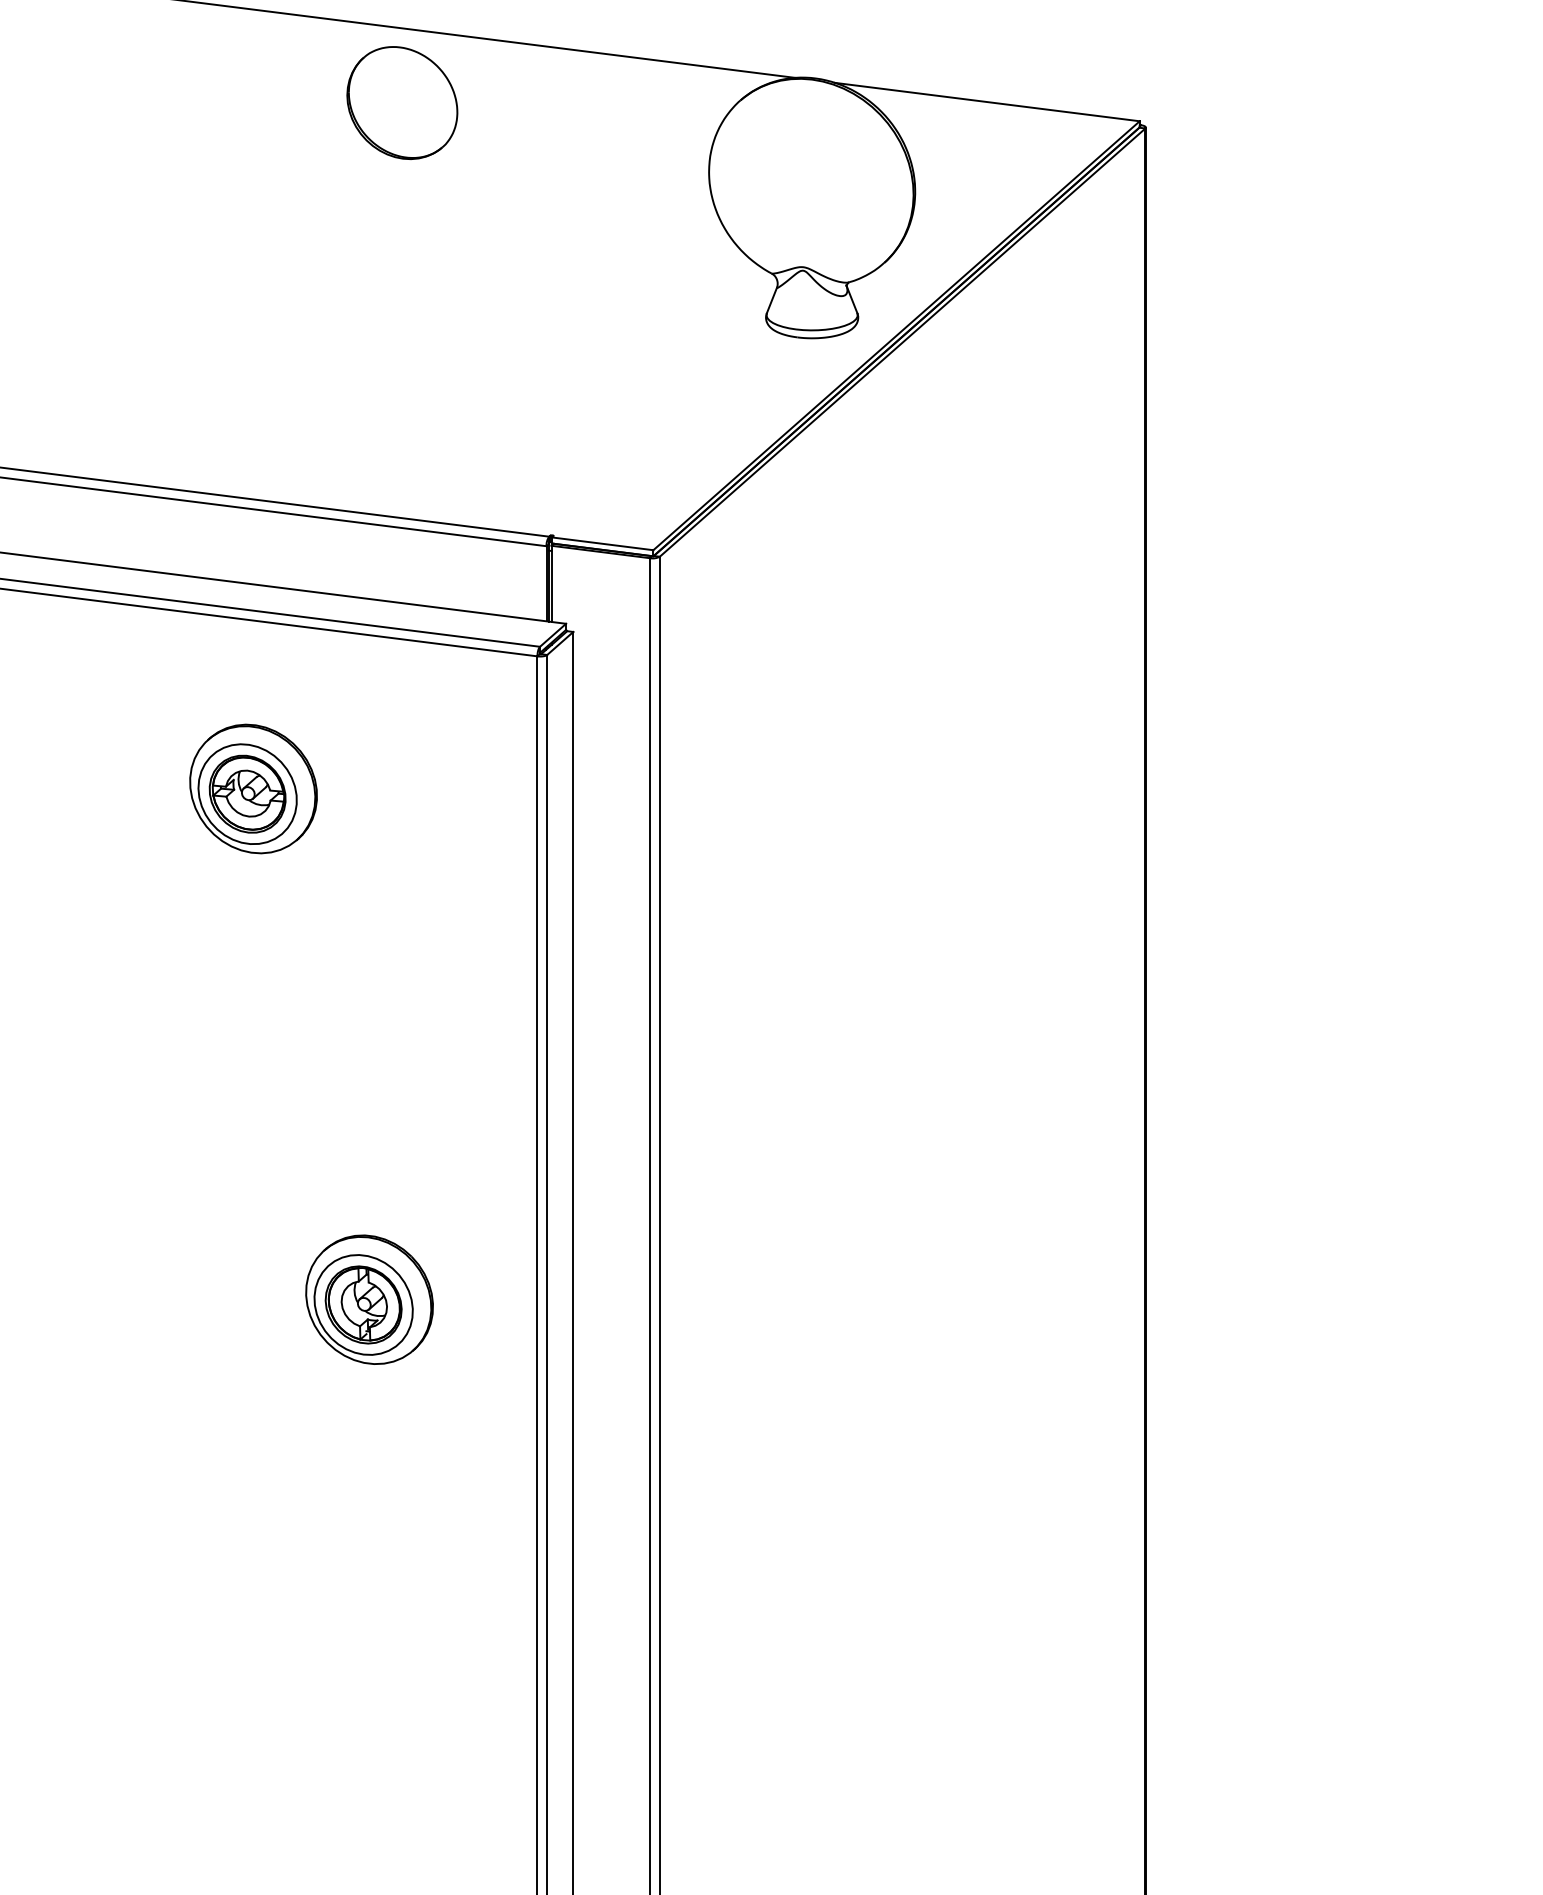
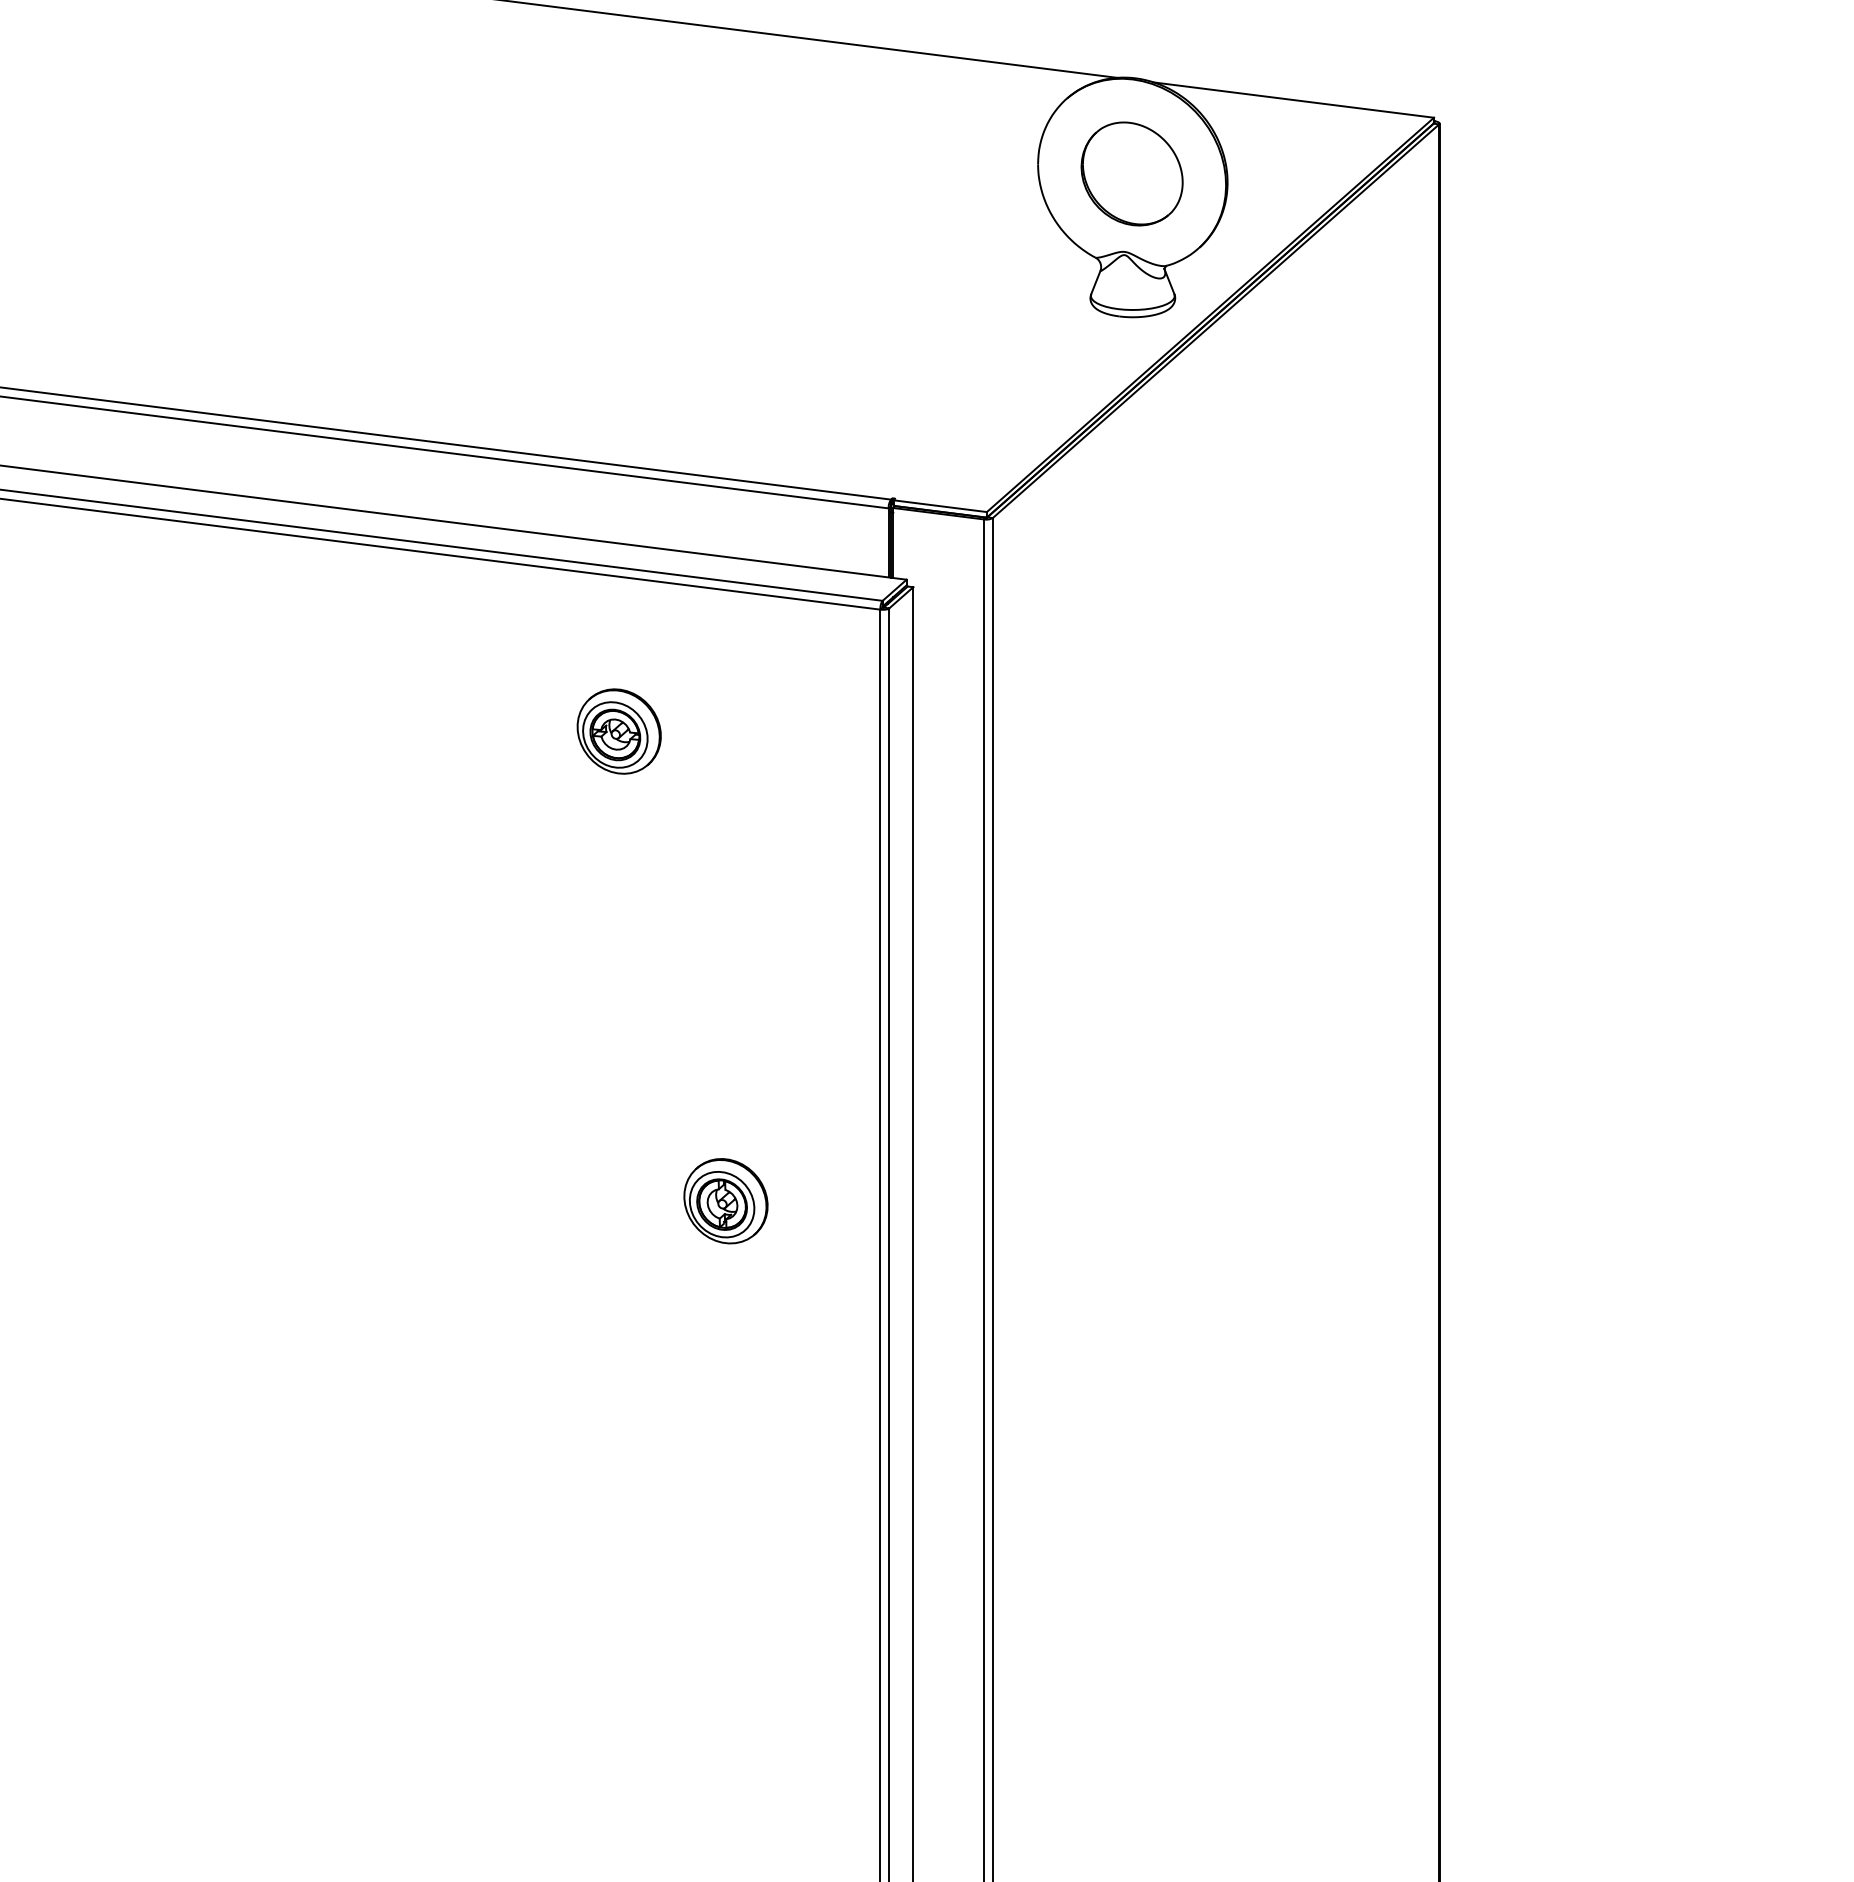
part: (401, 102) -> (1131, 173), moved
part: (252, 788) -> (618, 731), size x0.71
part: (369, 1300) -> (725, 1201), size x0.71

